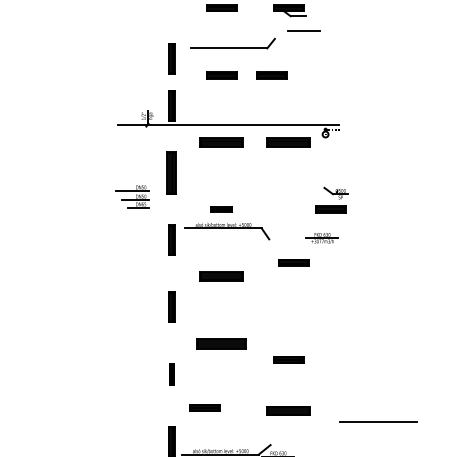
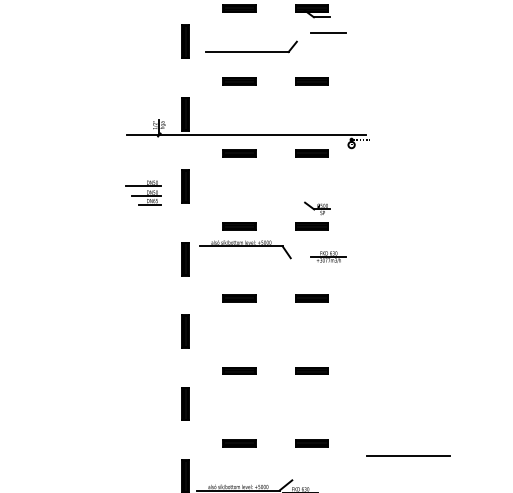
part: (171, 58) -> (185, 41), moved
part: (271, 75) -> (311, 81), moved
part: (221, 142) -> (239, 153), size x0.71
part: (288, 142) -> (311, 153), size x0.71
part: (171, 172) -> (185, 186), size x0.71
part: (132, 196) -> (143, 192), moved
part: (331, 199) -> (312, 215), moved
part: (221, 209) -> (239, 225), size x1.43
part: (321, 238) -> (327, 257), moved
part: (293, 262) -> (311, 298), moved
part: (221, 276) -> (239, 298), size x0.71
part: (221, 343) -> (239, 370), size x0.62
part: (288, 359) -> (311, 370), moved
part: (171, 374) -> (185, 404), size x1.43
part: (204, 407) -> (239, 443), moved
part: (288, 410) -> (311, 443), size x0.71

